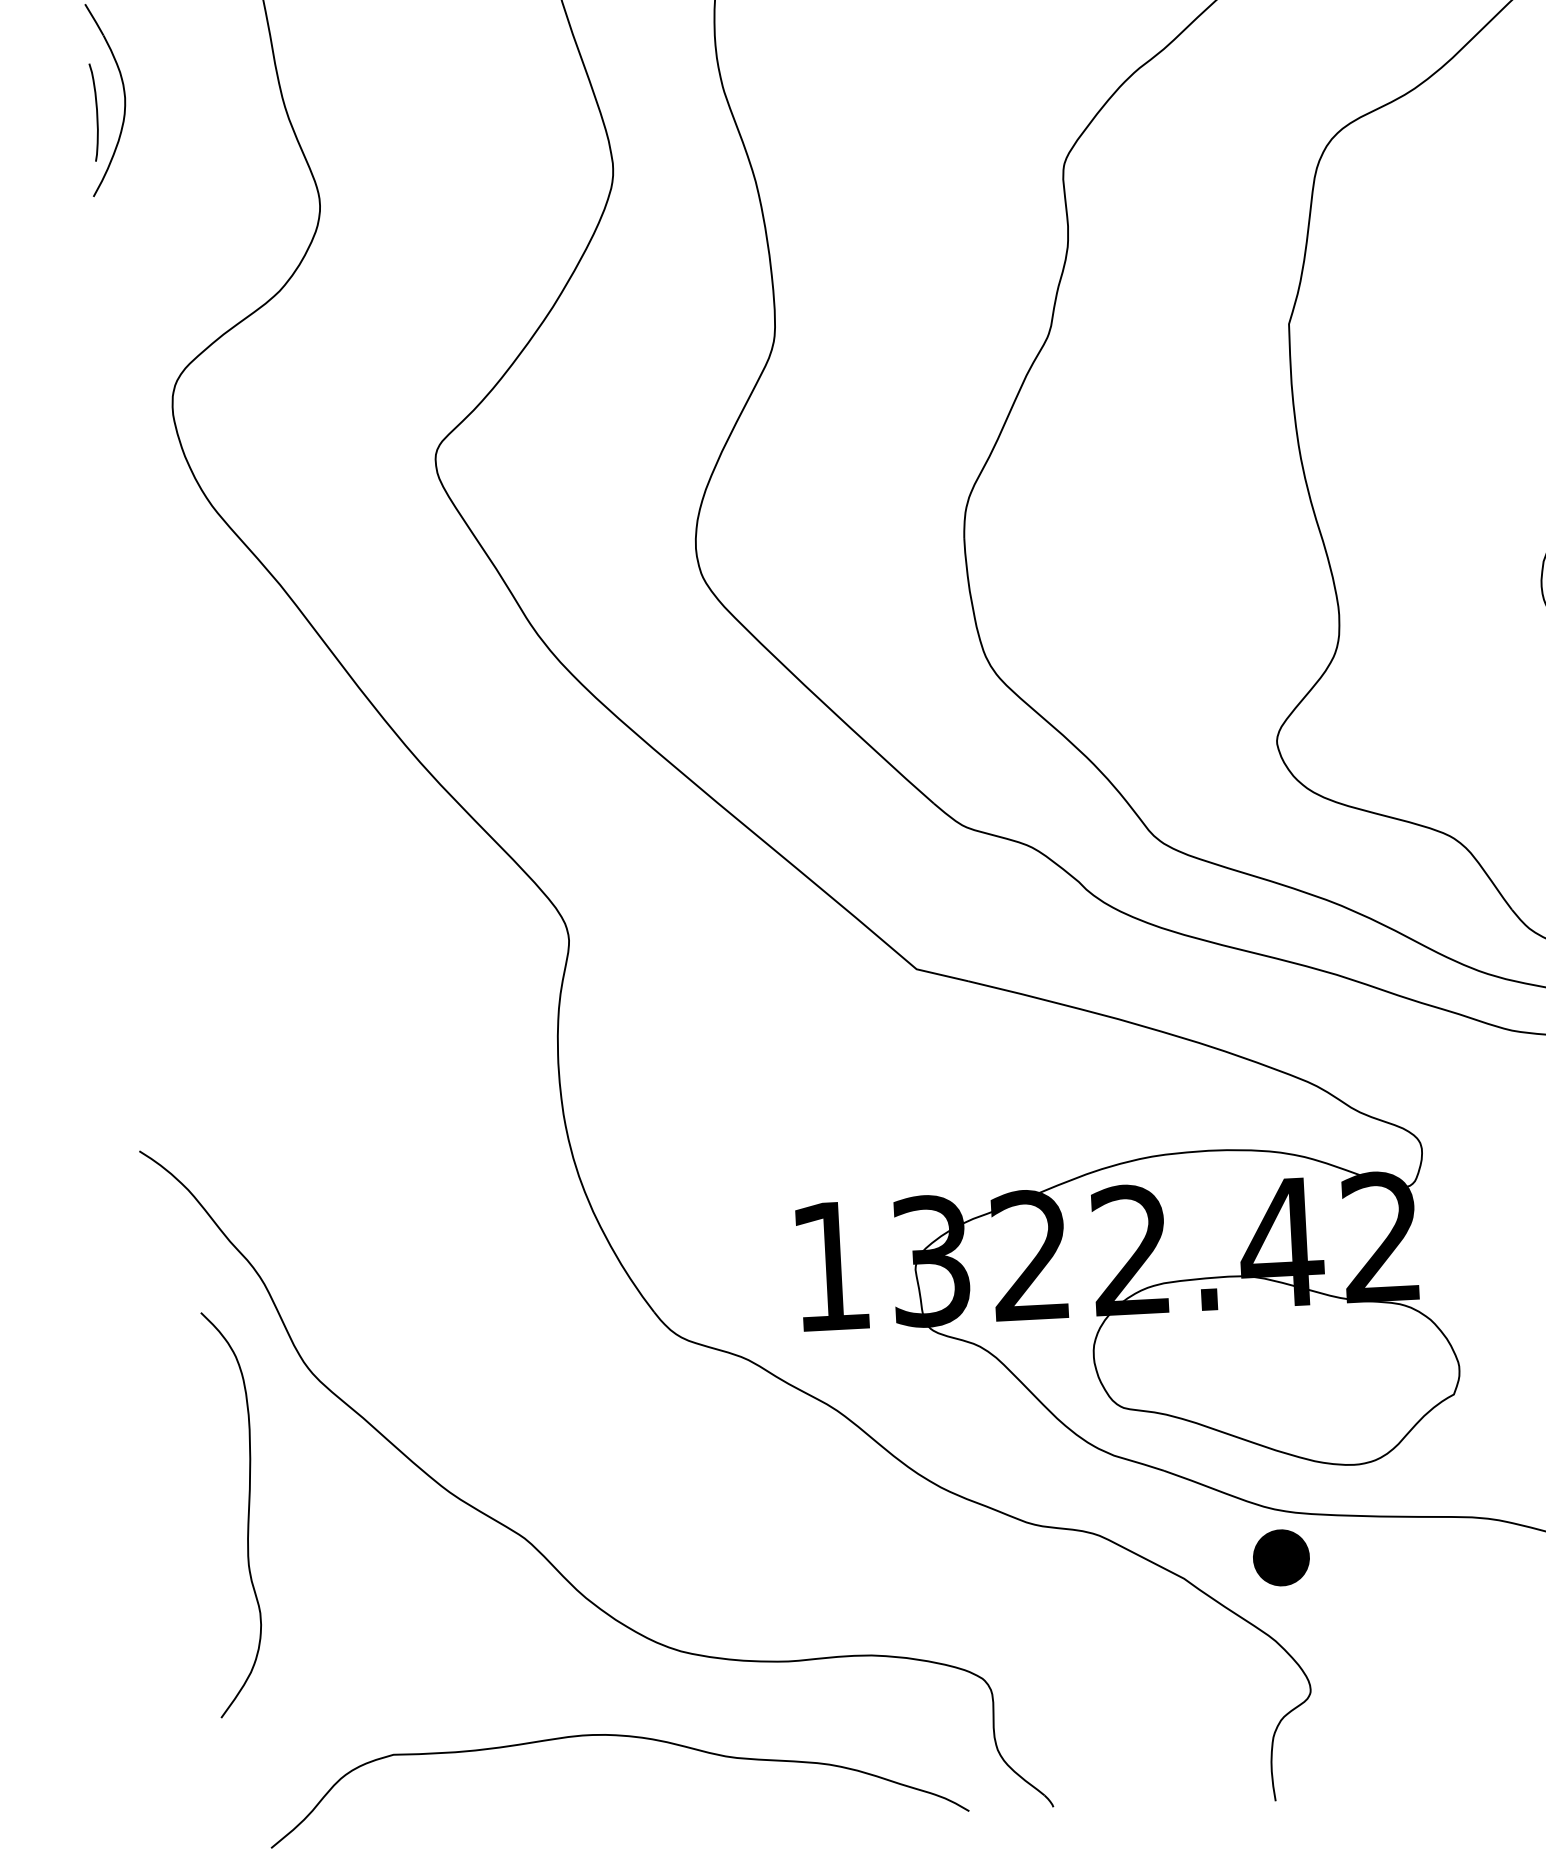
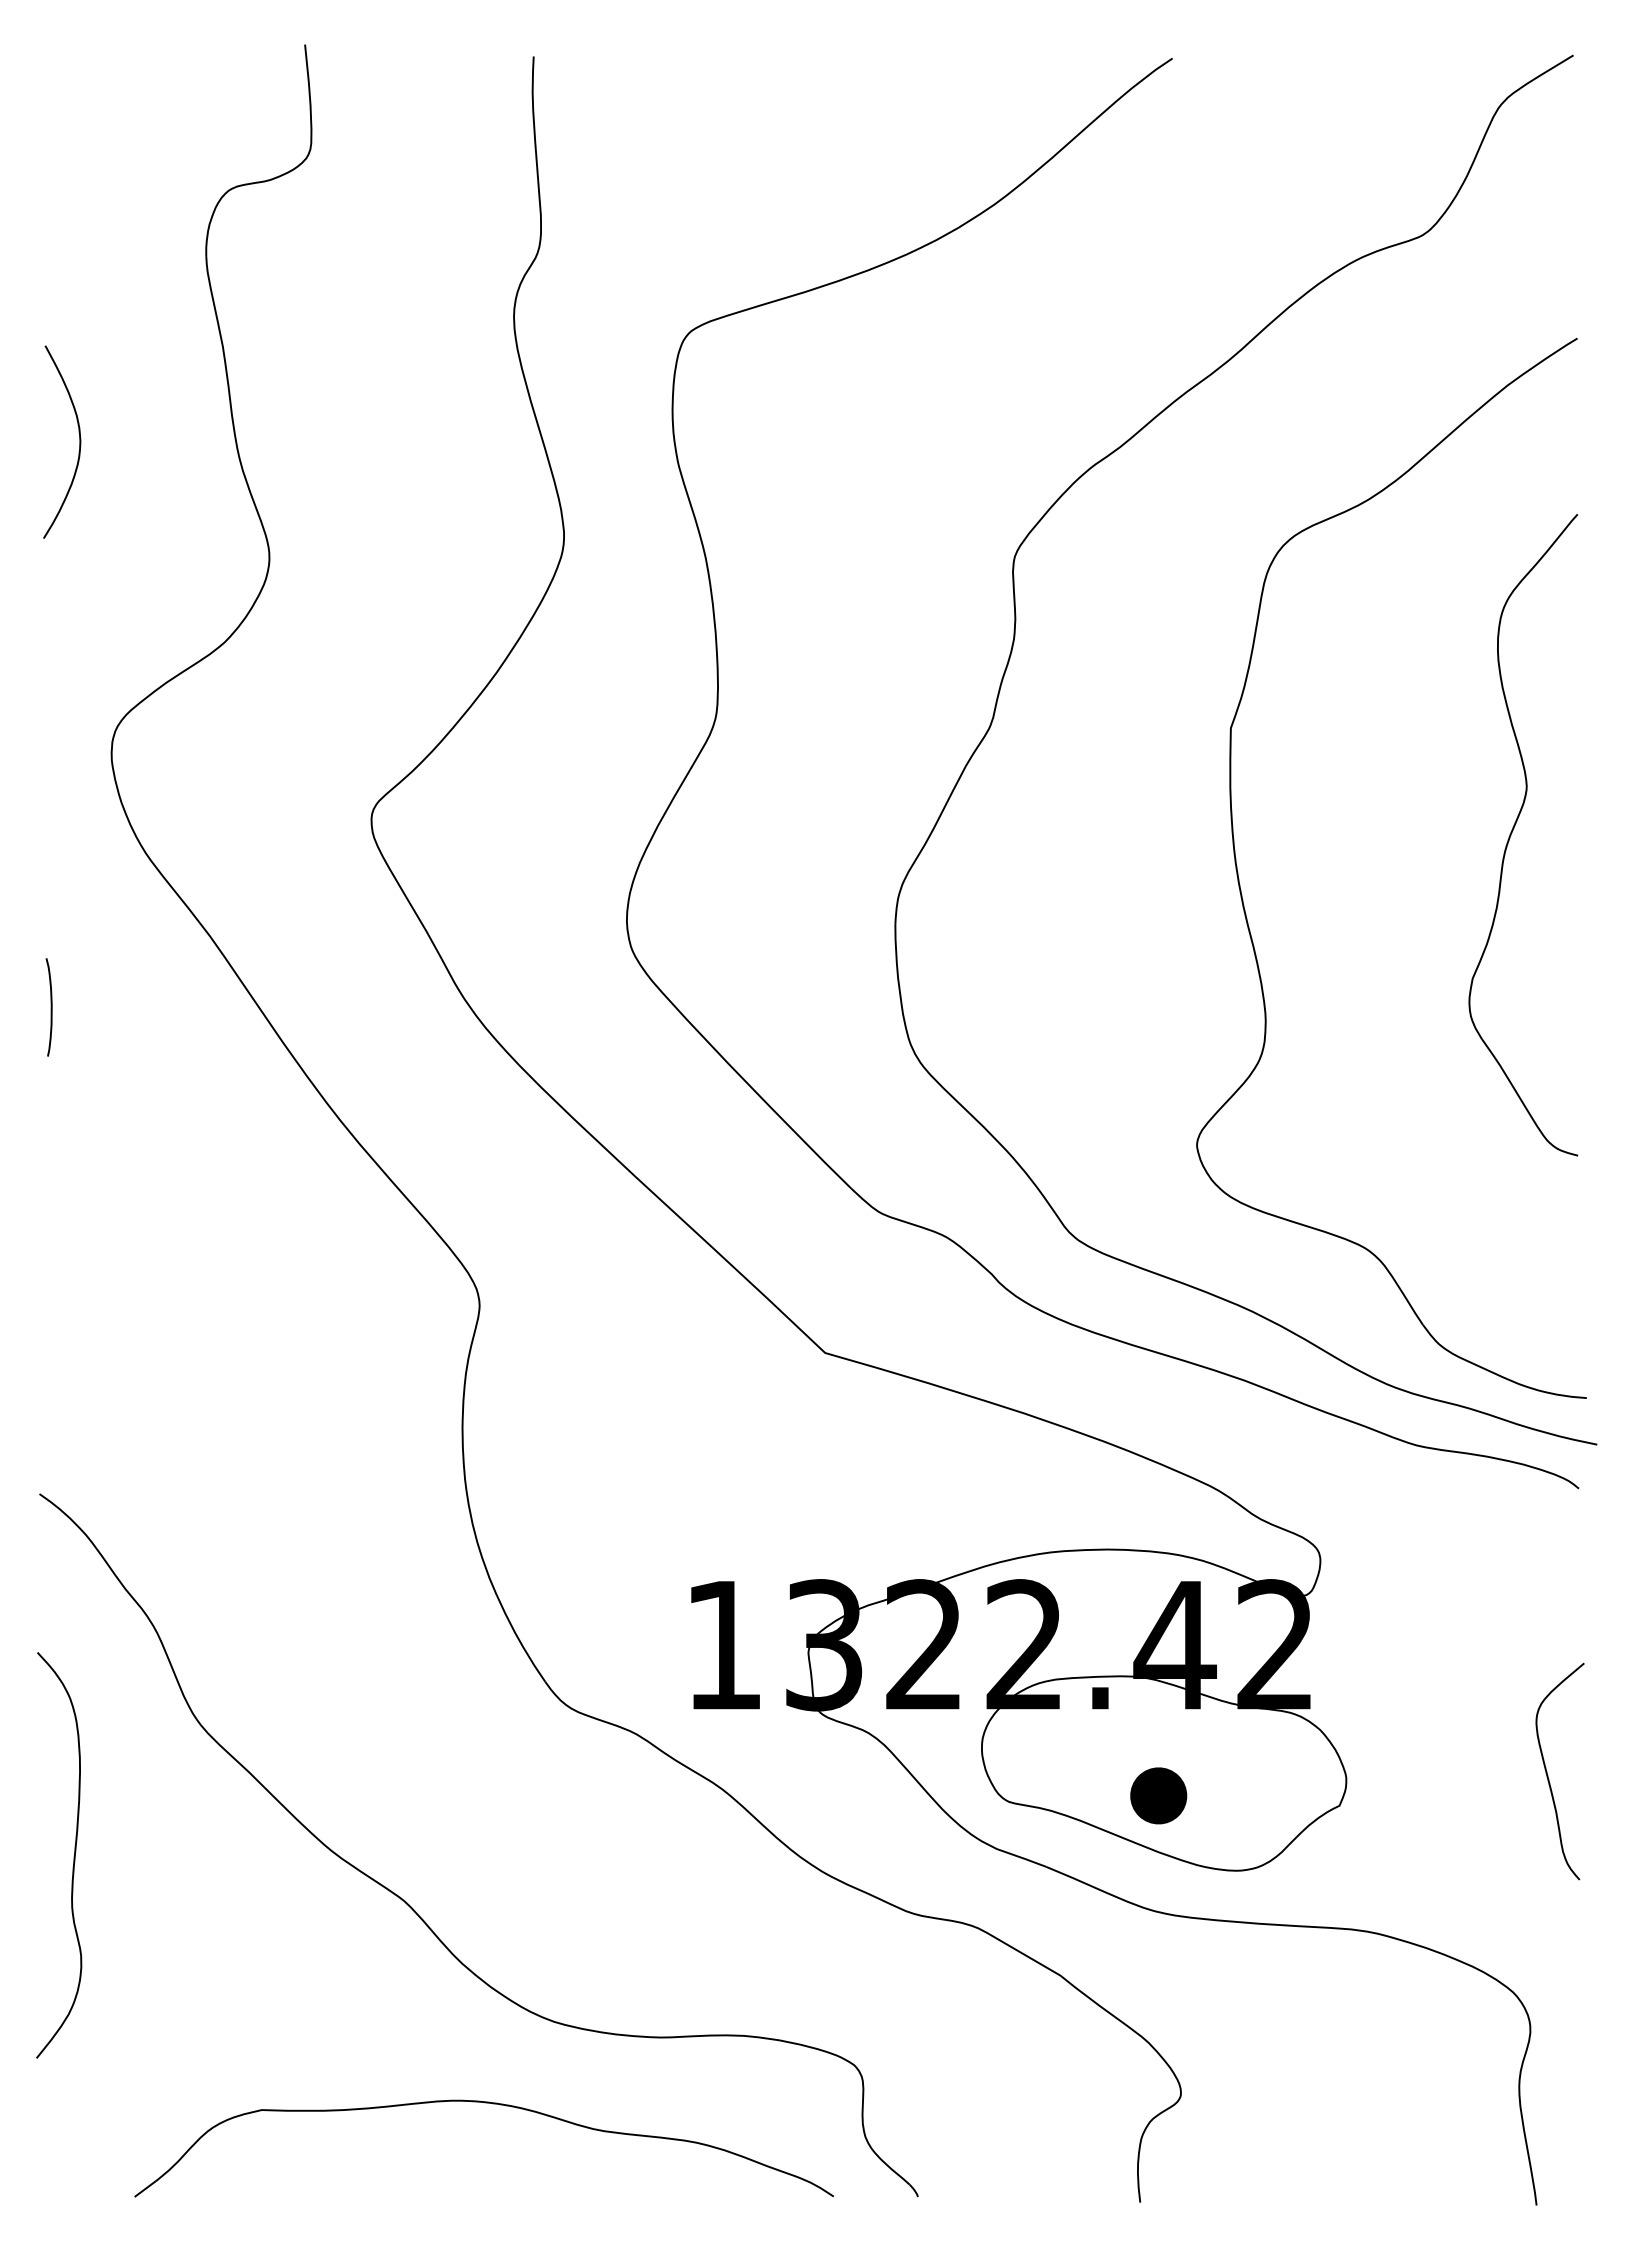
curve: (95, 112) -> (50, 1007), moved
curve: (247, 1514) -> (73, 1856), moved
part: (1281, 1557) -> (1158, 1795), moved

